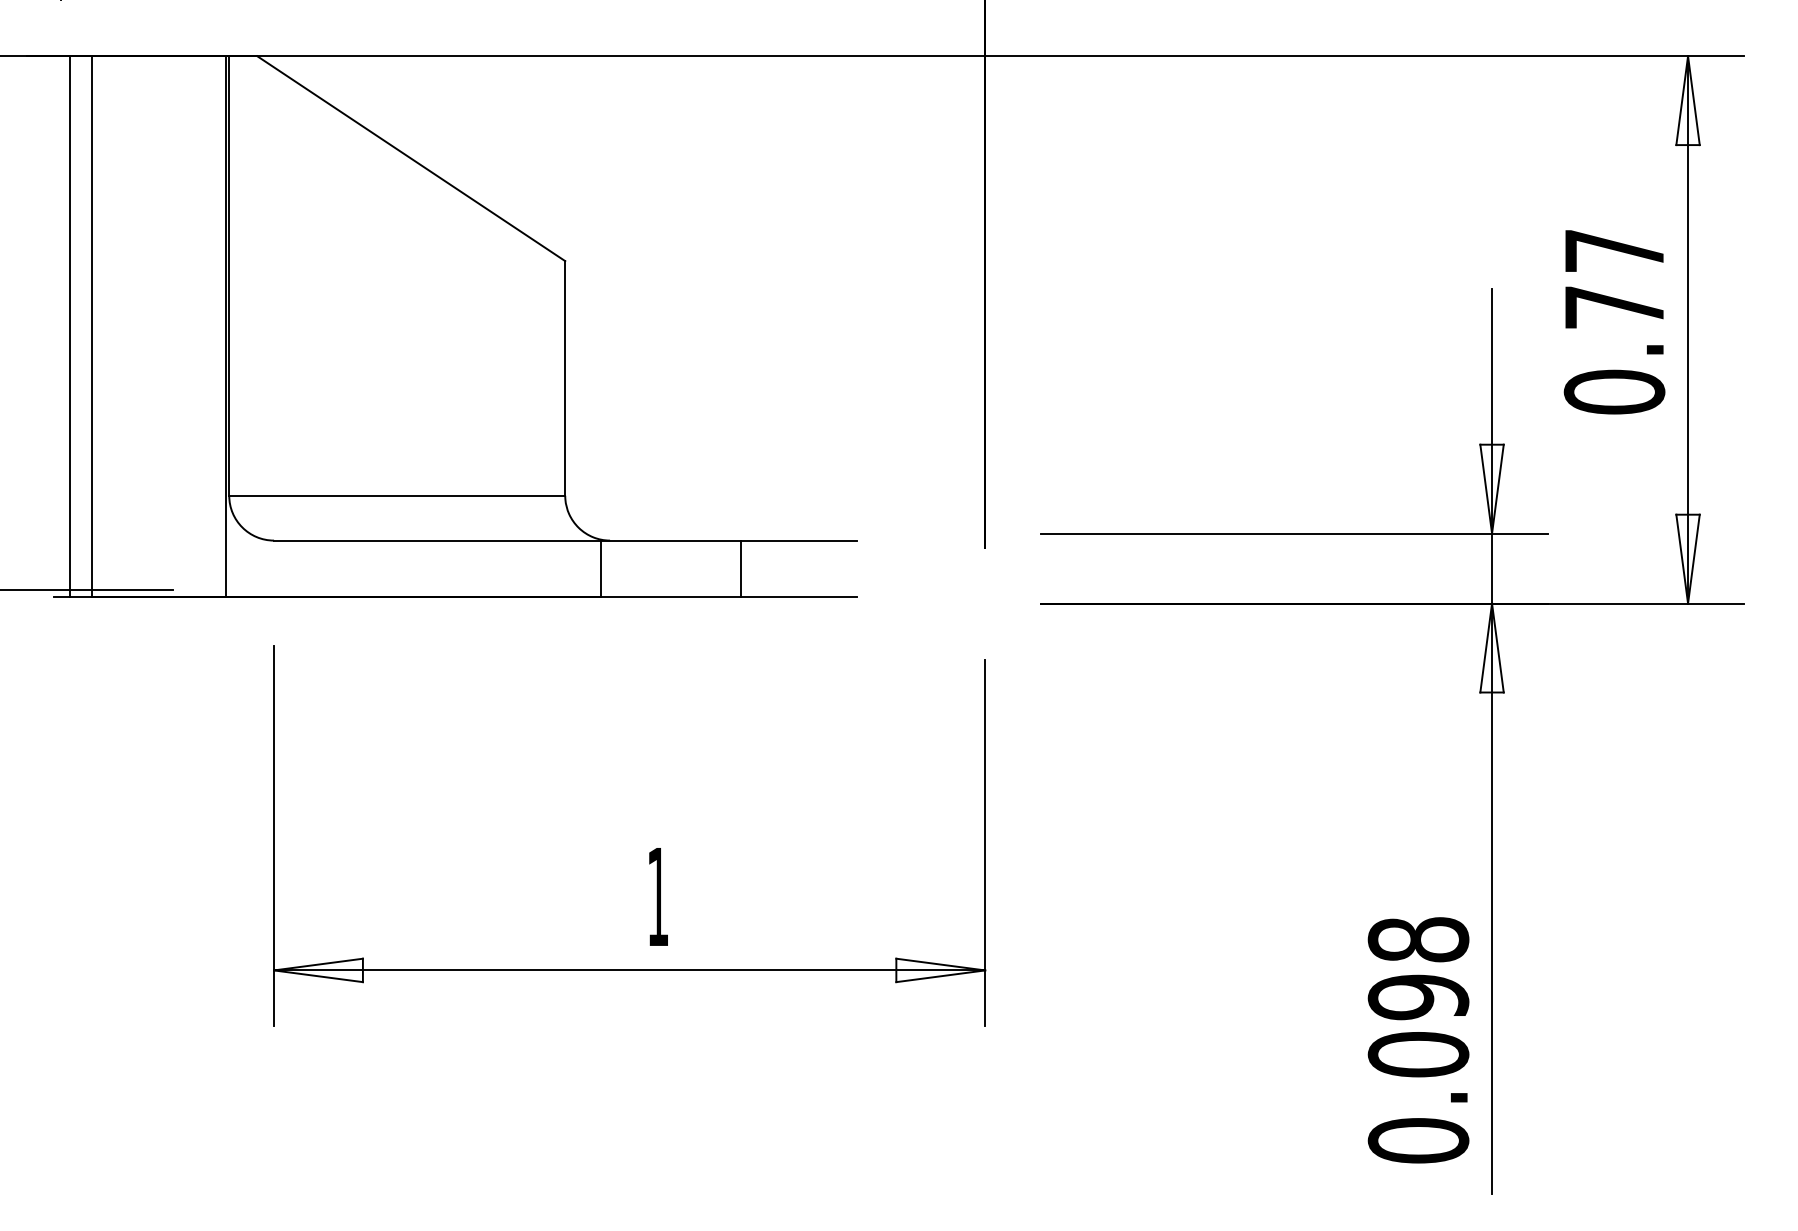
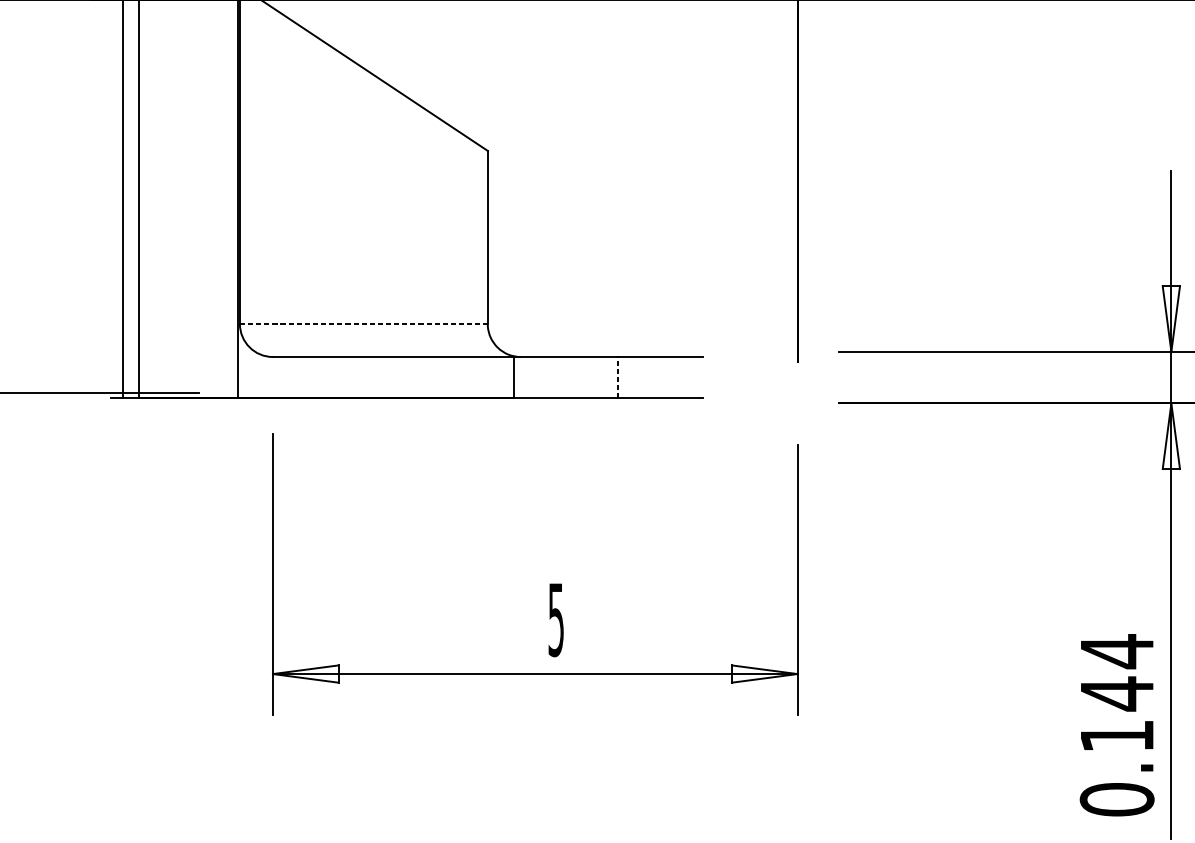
line: (397, 495) -> (364, 323), solid -> dashed
line: (741, 568) -> (617, 377), solid -> dashed
text: (657, 897) -> (555, 620), 1 -> 5
text: (1418, 996) -> (1117, 693), 0.098 -> 0.144

